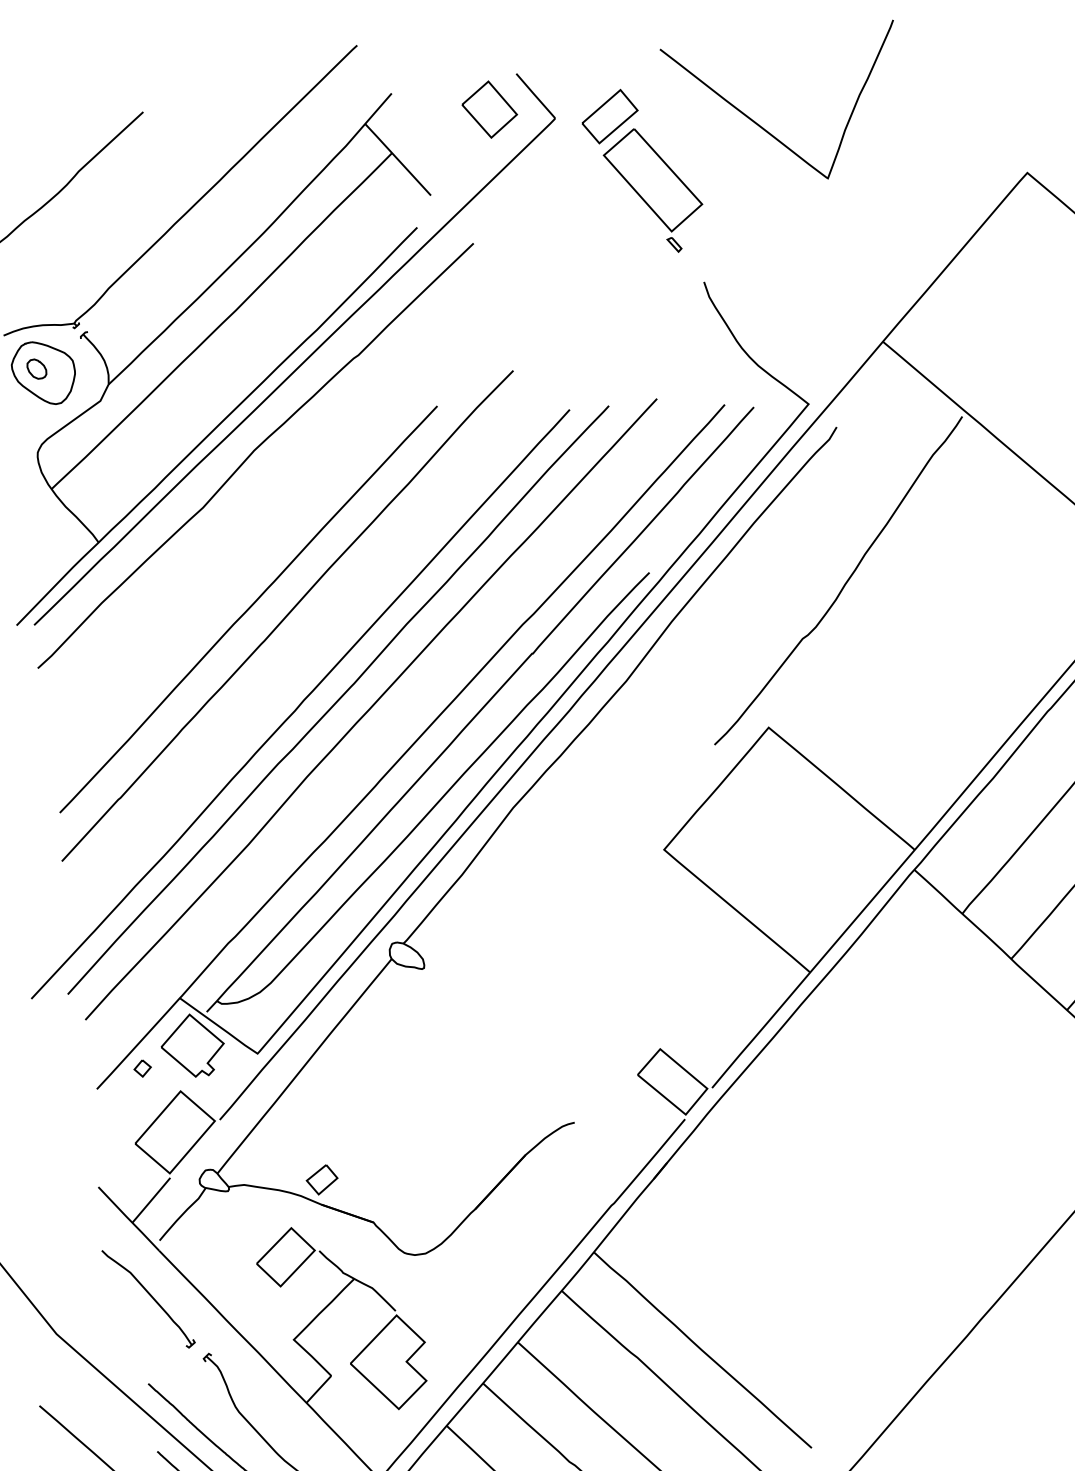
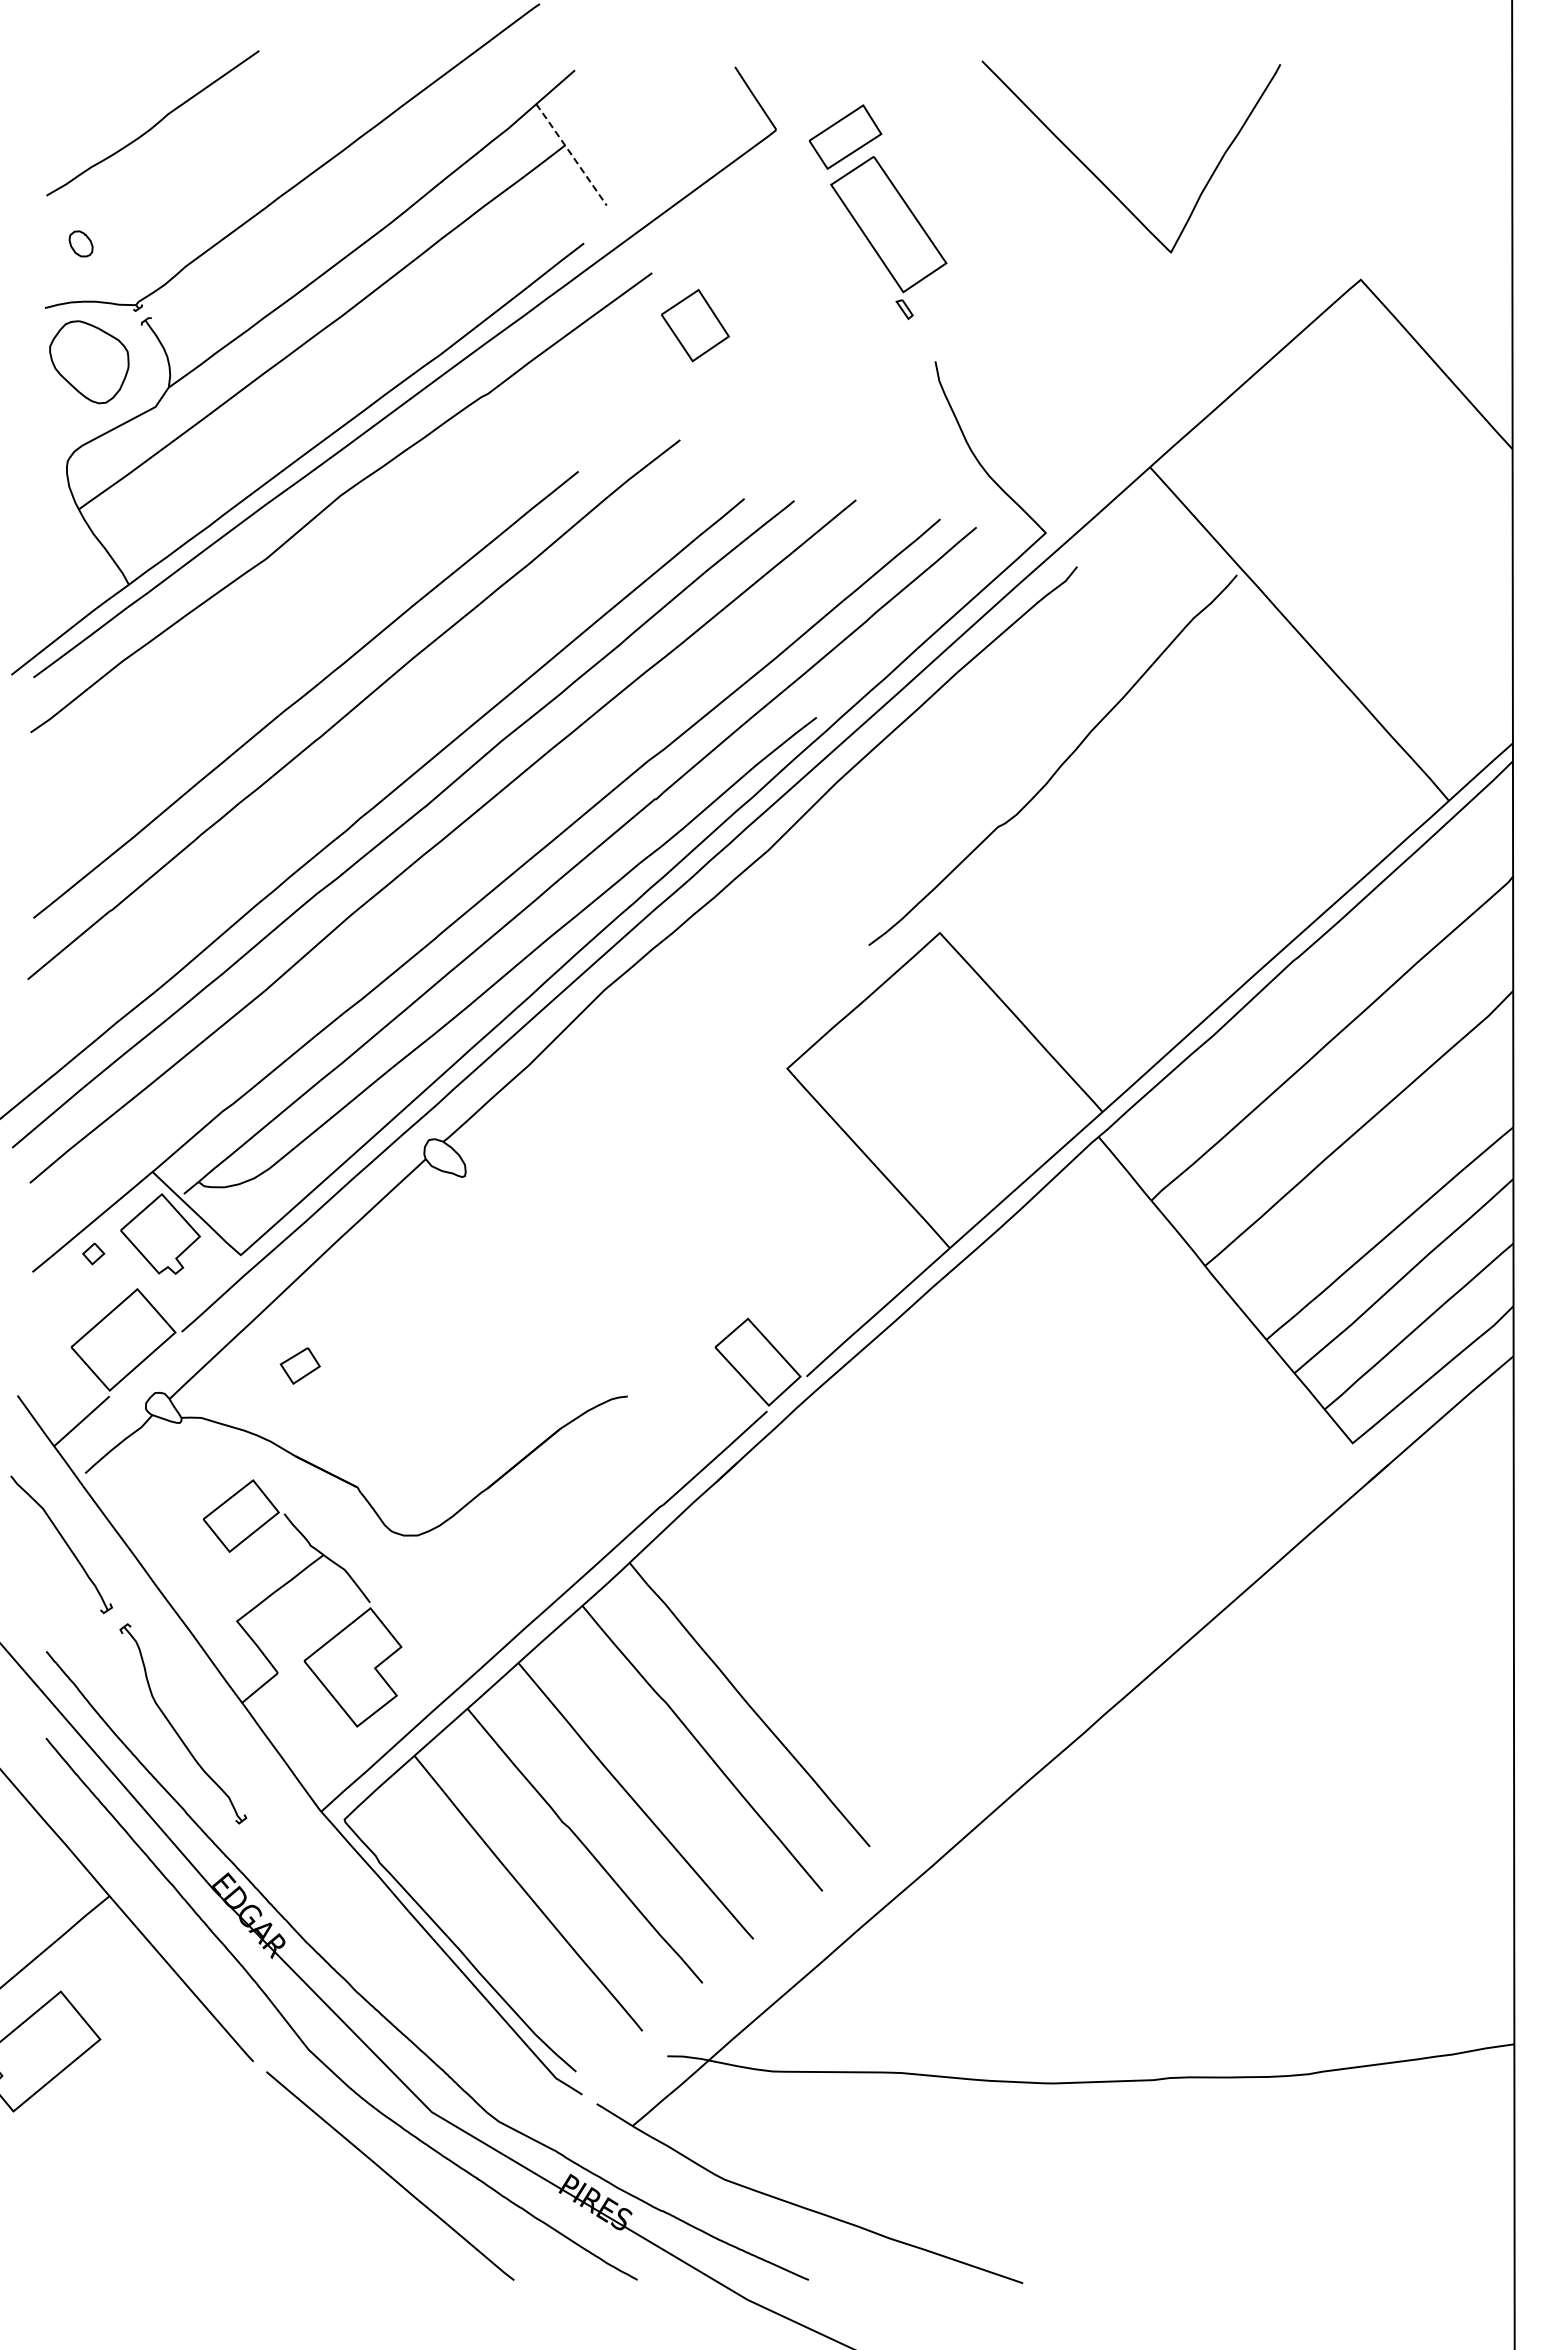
part: (489, 109) -> (695, 325), moved
curve: (768, 131) -> (1104, 183), moved
line: (398, 159) -> (571, 154), solid -> dashed
part: (36, 368) -> (80, 243), moved
part: (321, 1179) -> (299, 1365), moved

